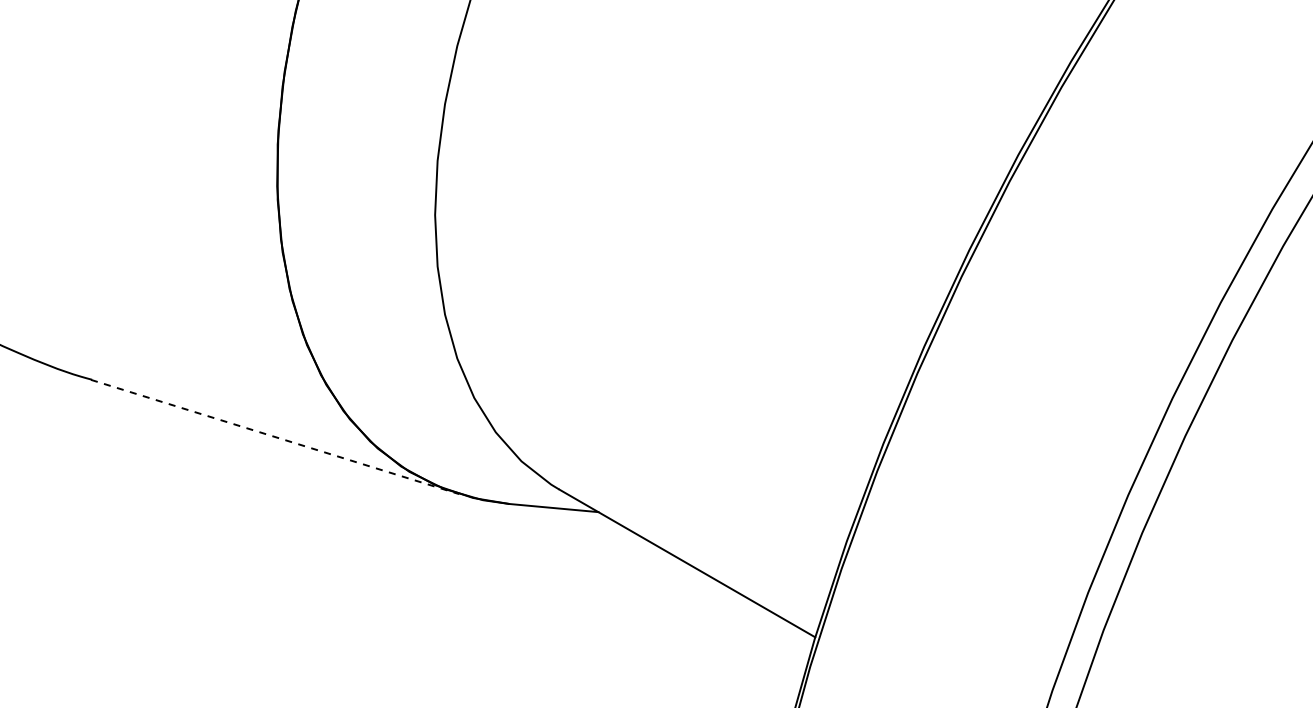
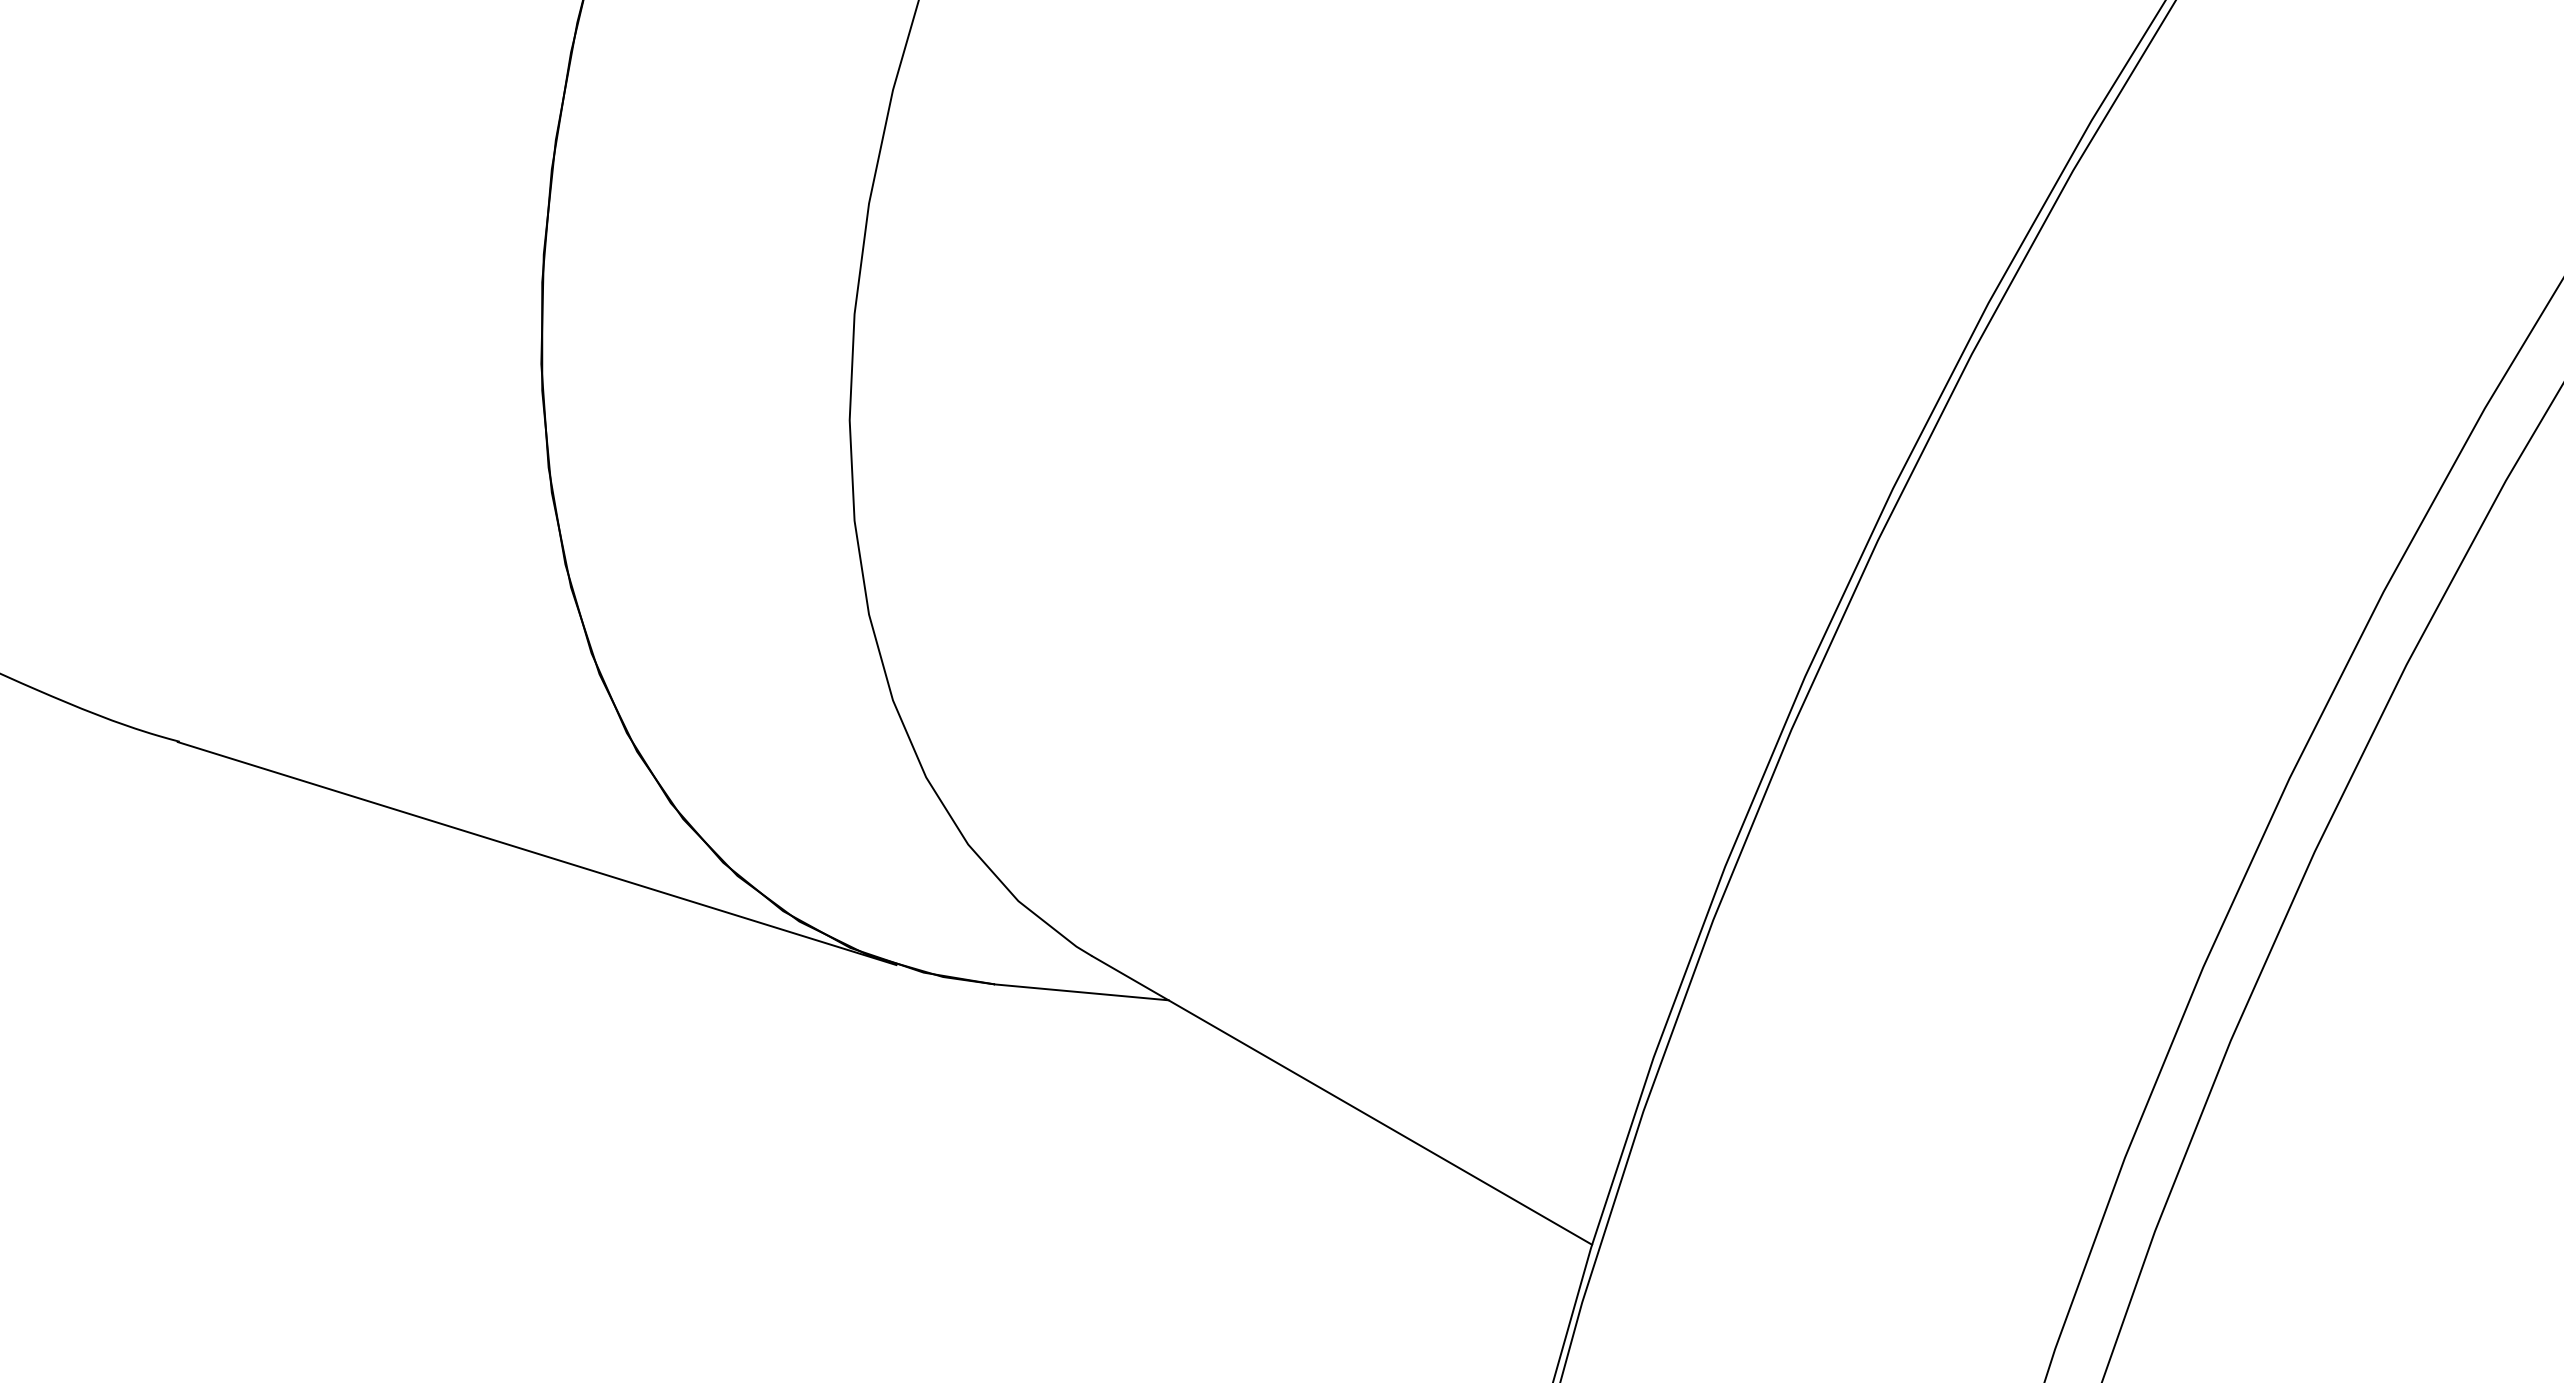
line: (275, 436) -> (537, 852), dashed -> solid

